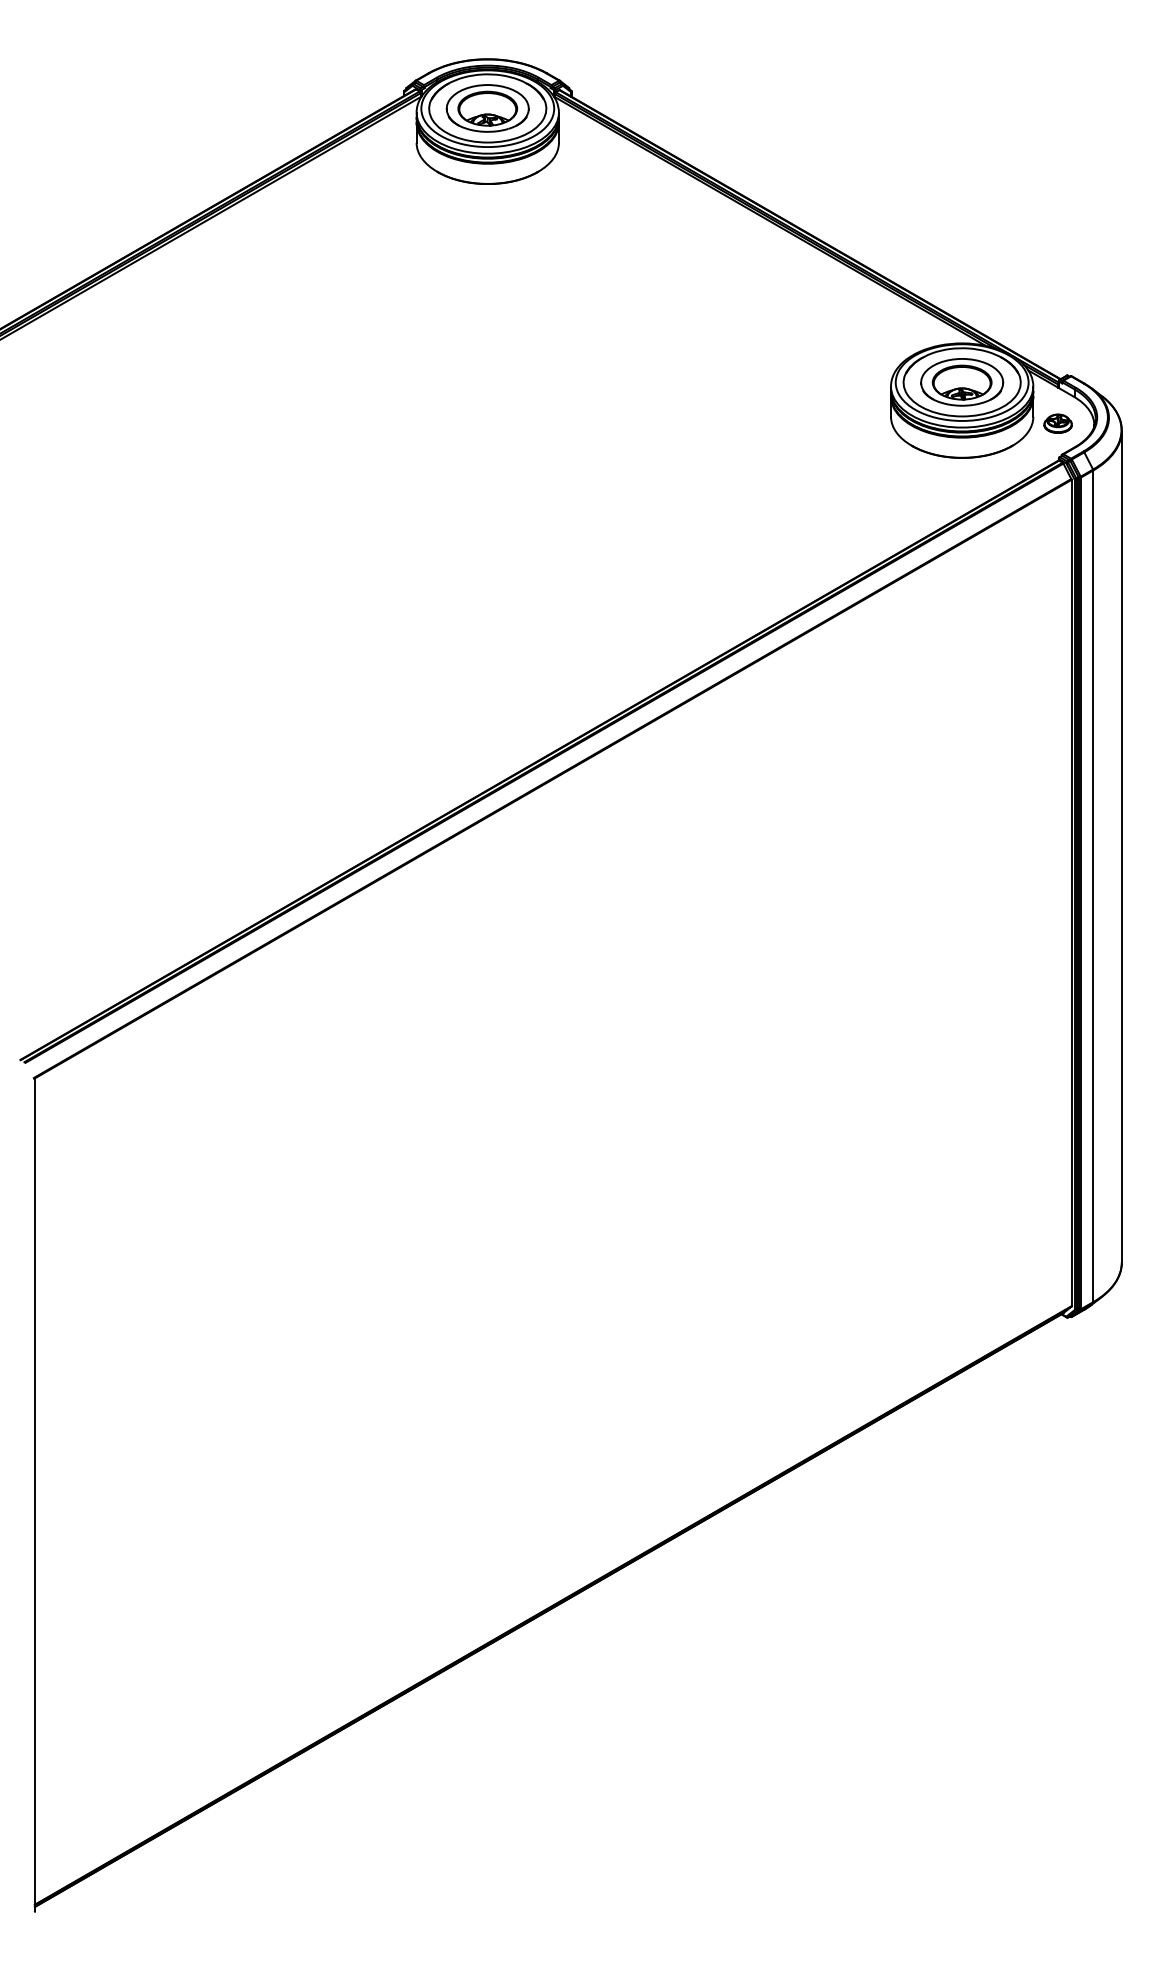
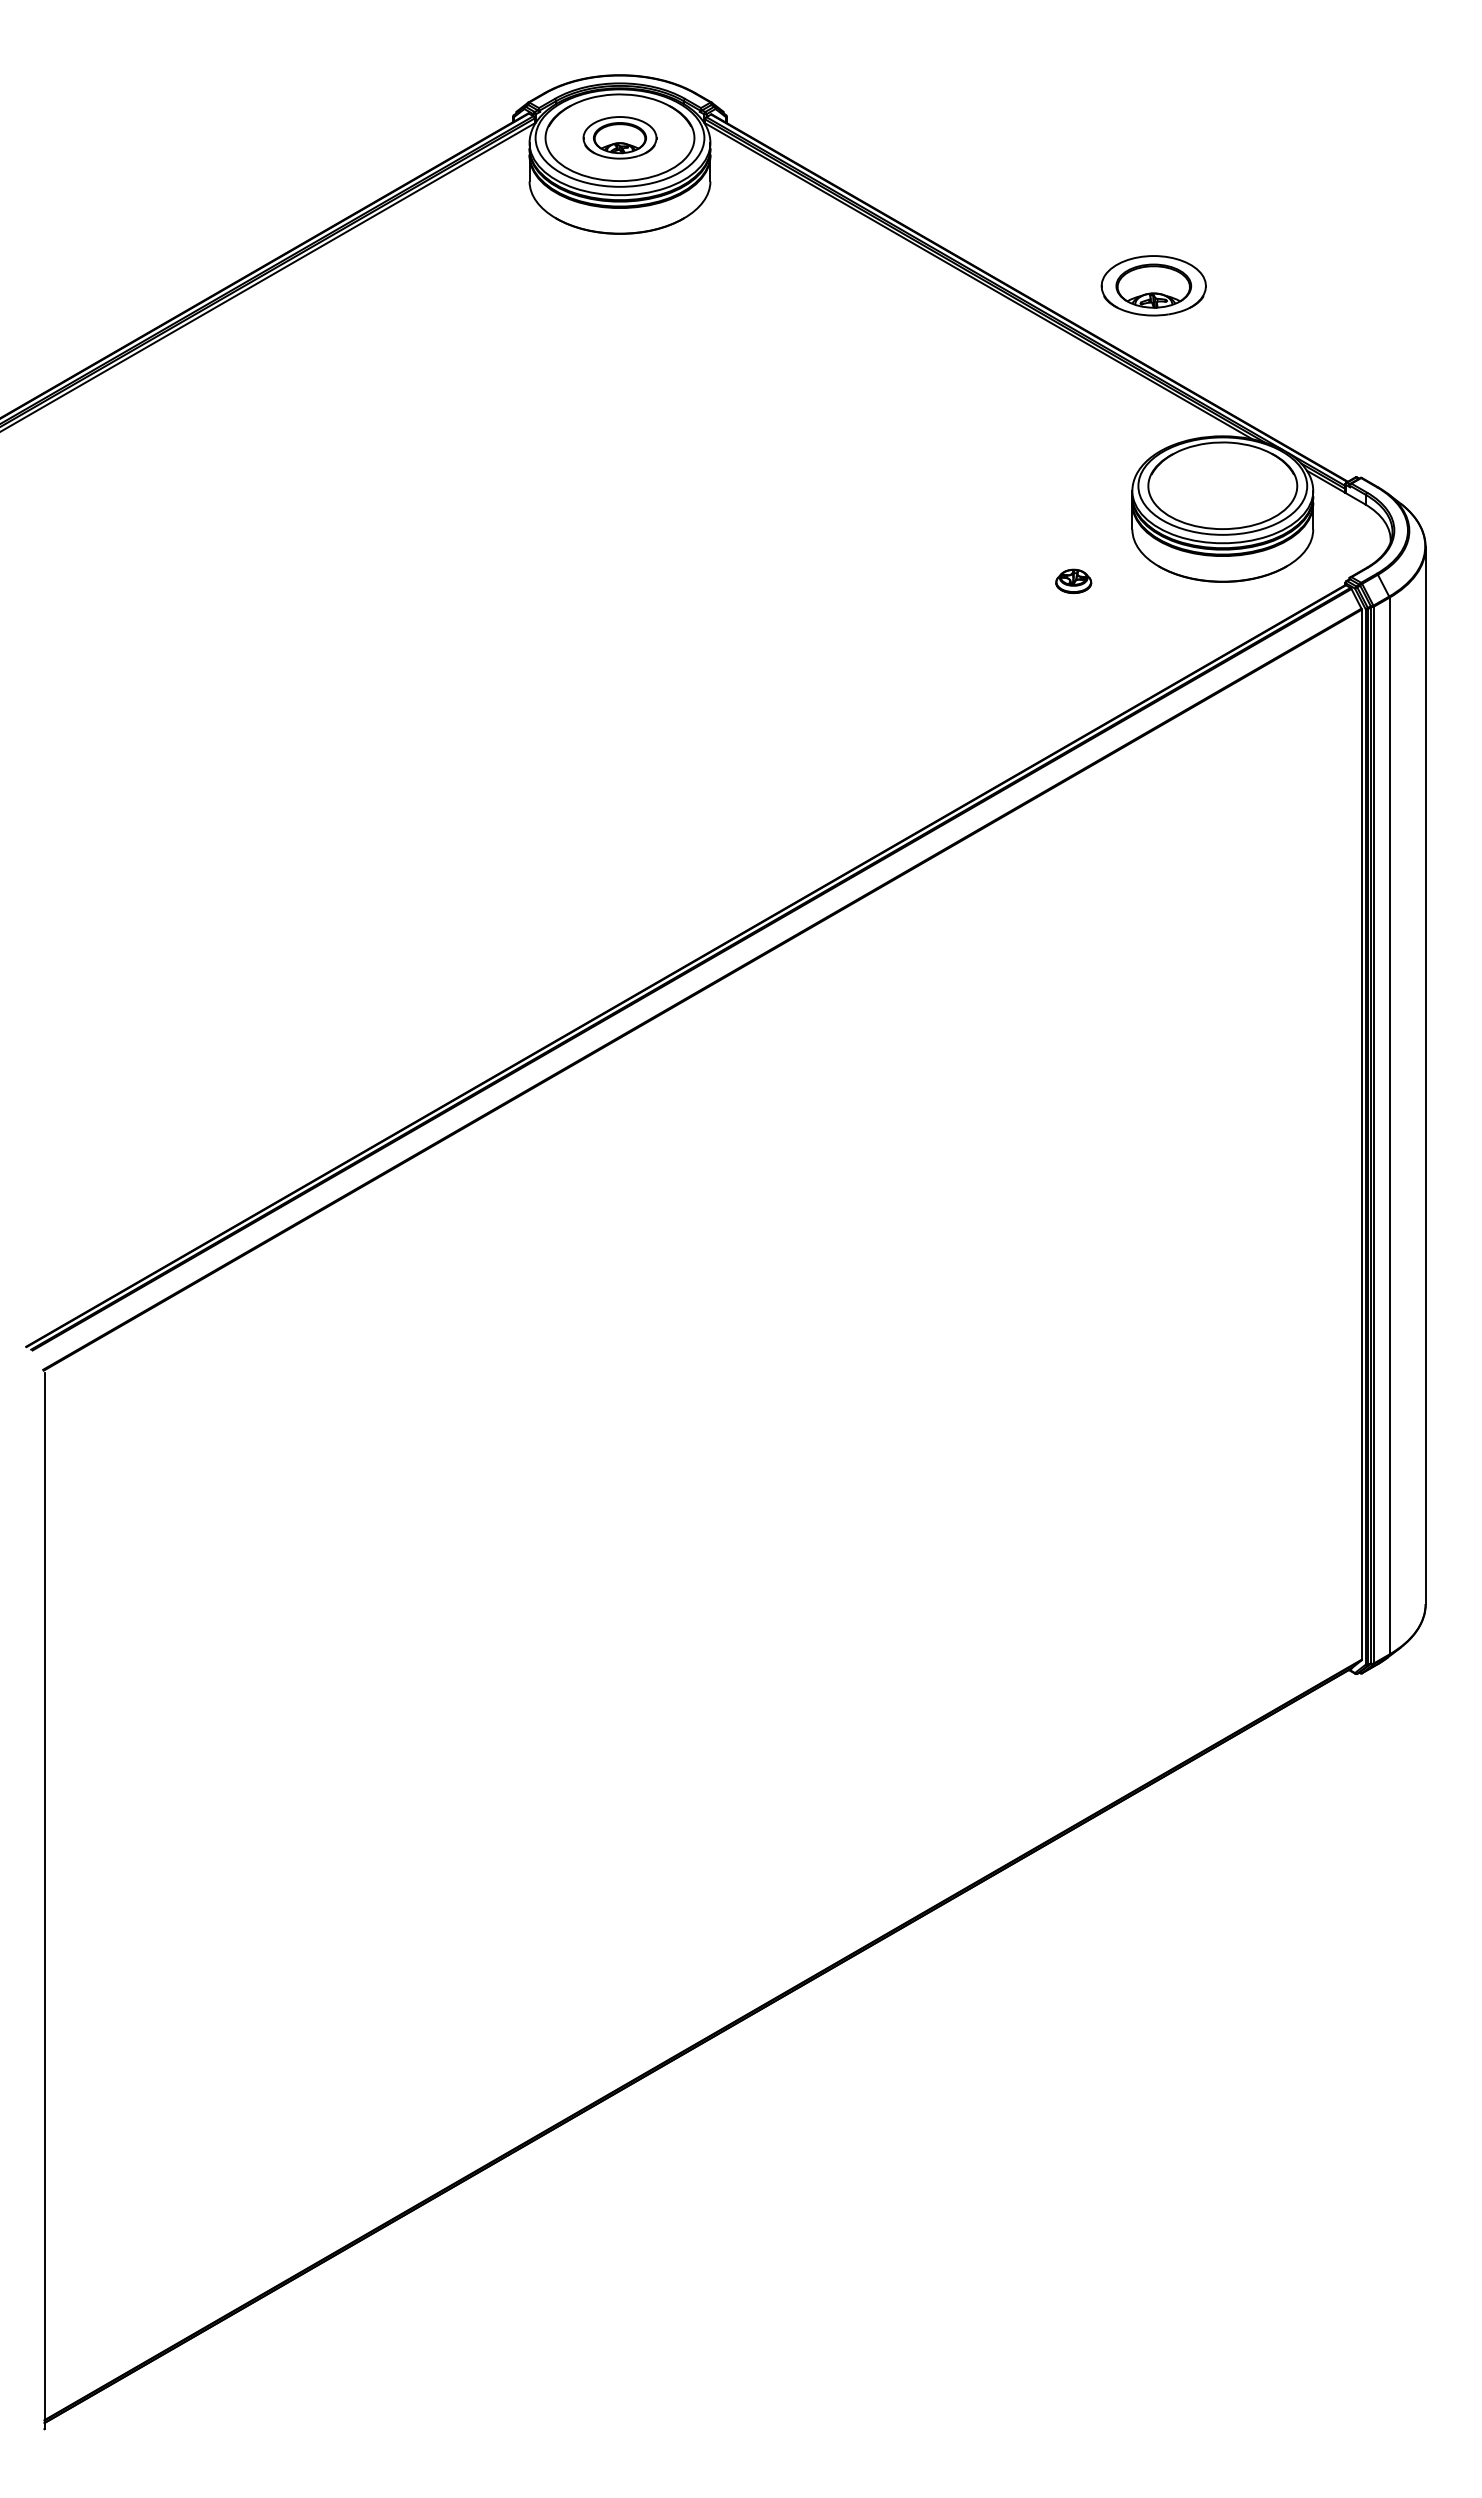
part: (487, 108) -> (619, 137), size x0.7
part: (961, 382) -> (1153, 285), moved
part: (1057, 423) -> (1073, 580), moved

